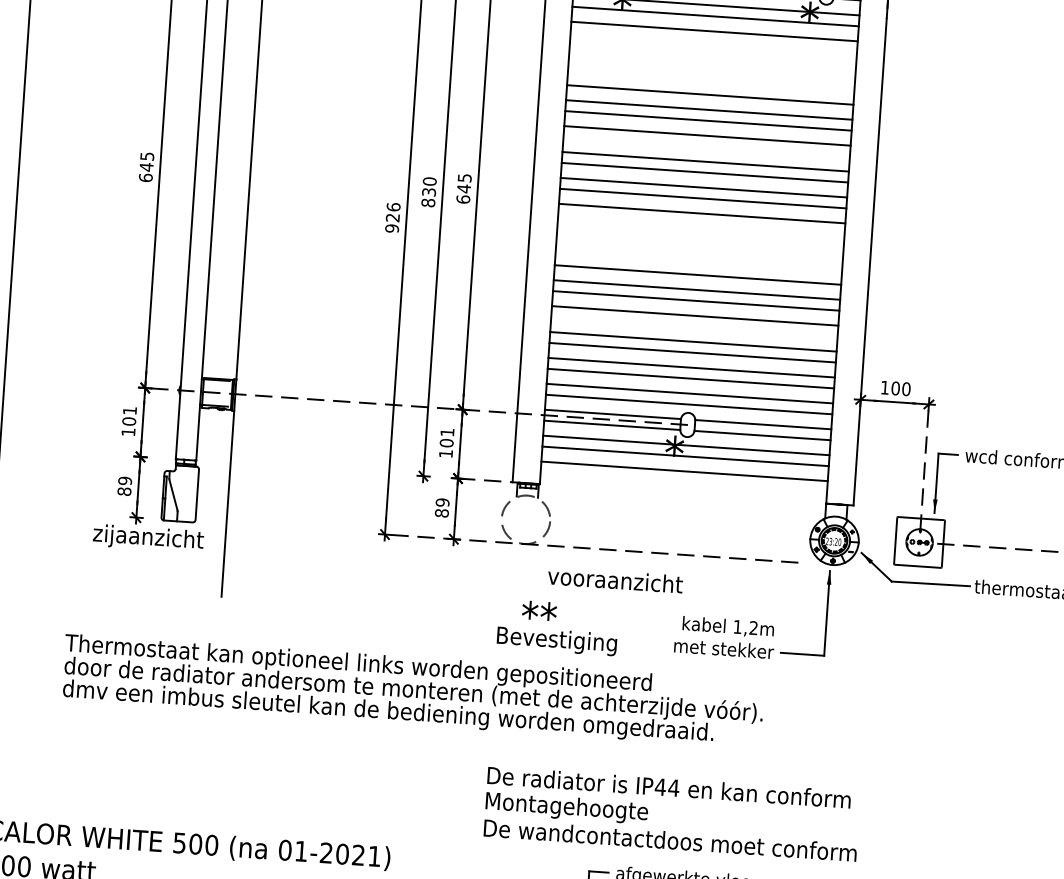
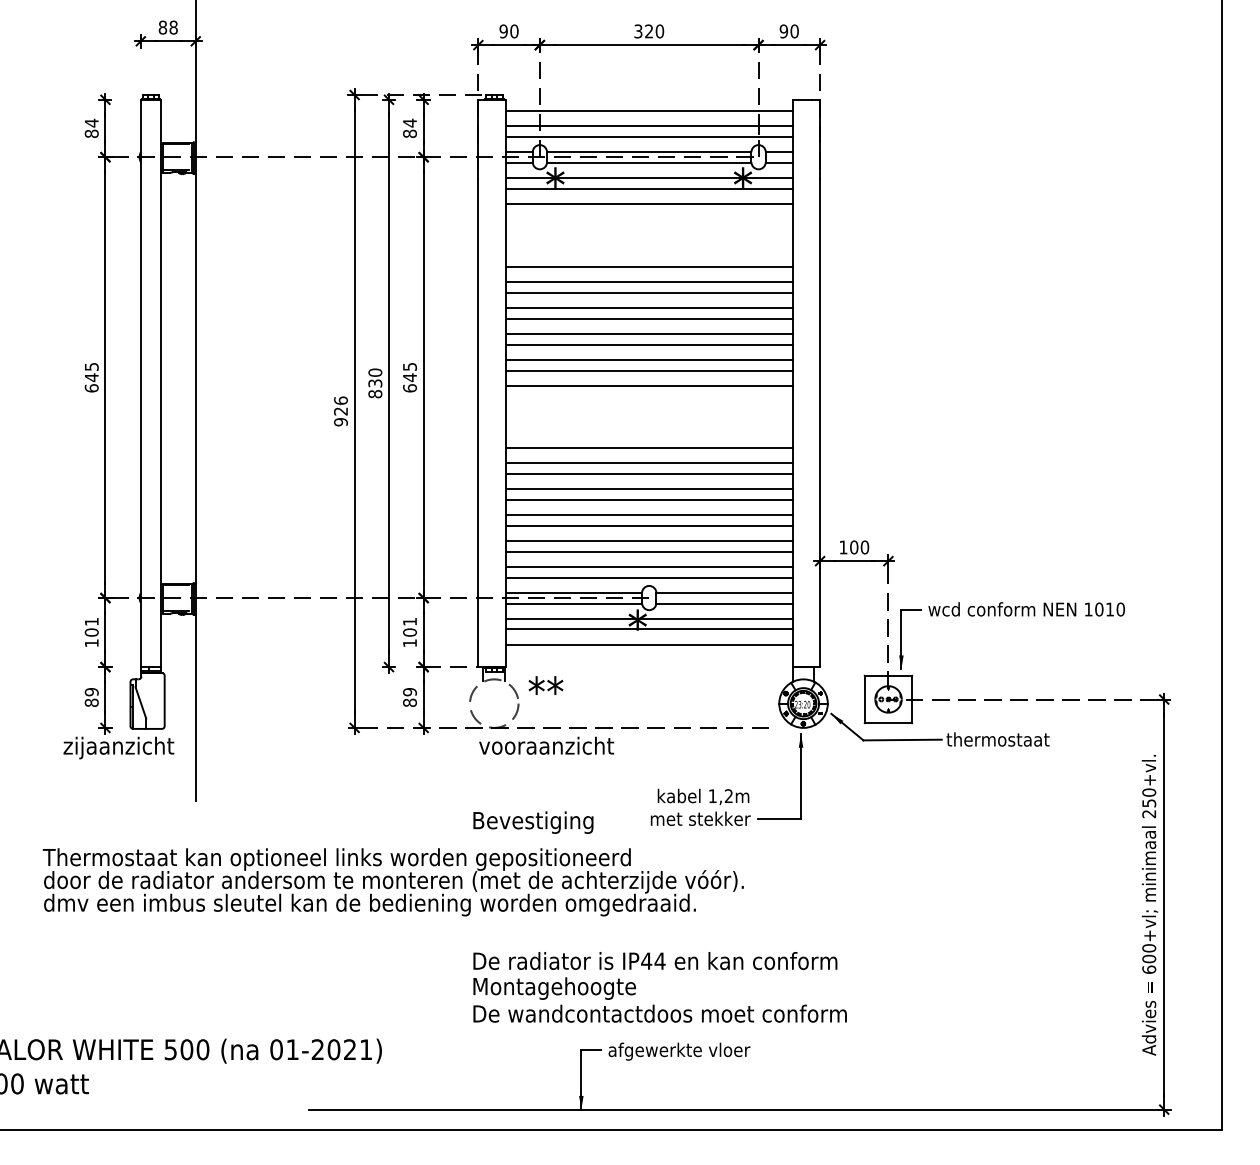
line: (705, 147) -> (648, 319), added
line: (693, 326) -> (648, 499), added
text: (615, 579) -> (546, 745), moved
text: (539, 610) -> (545, 685), moved

